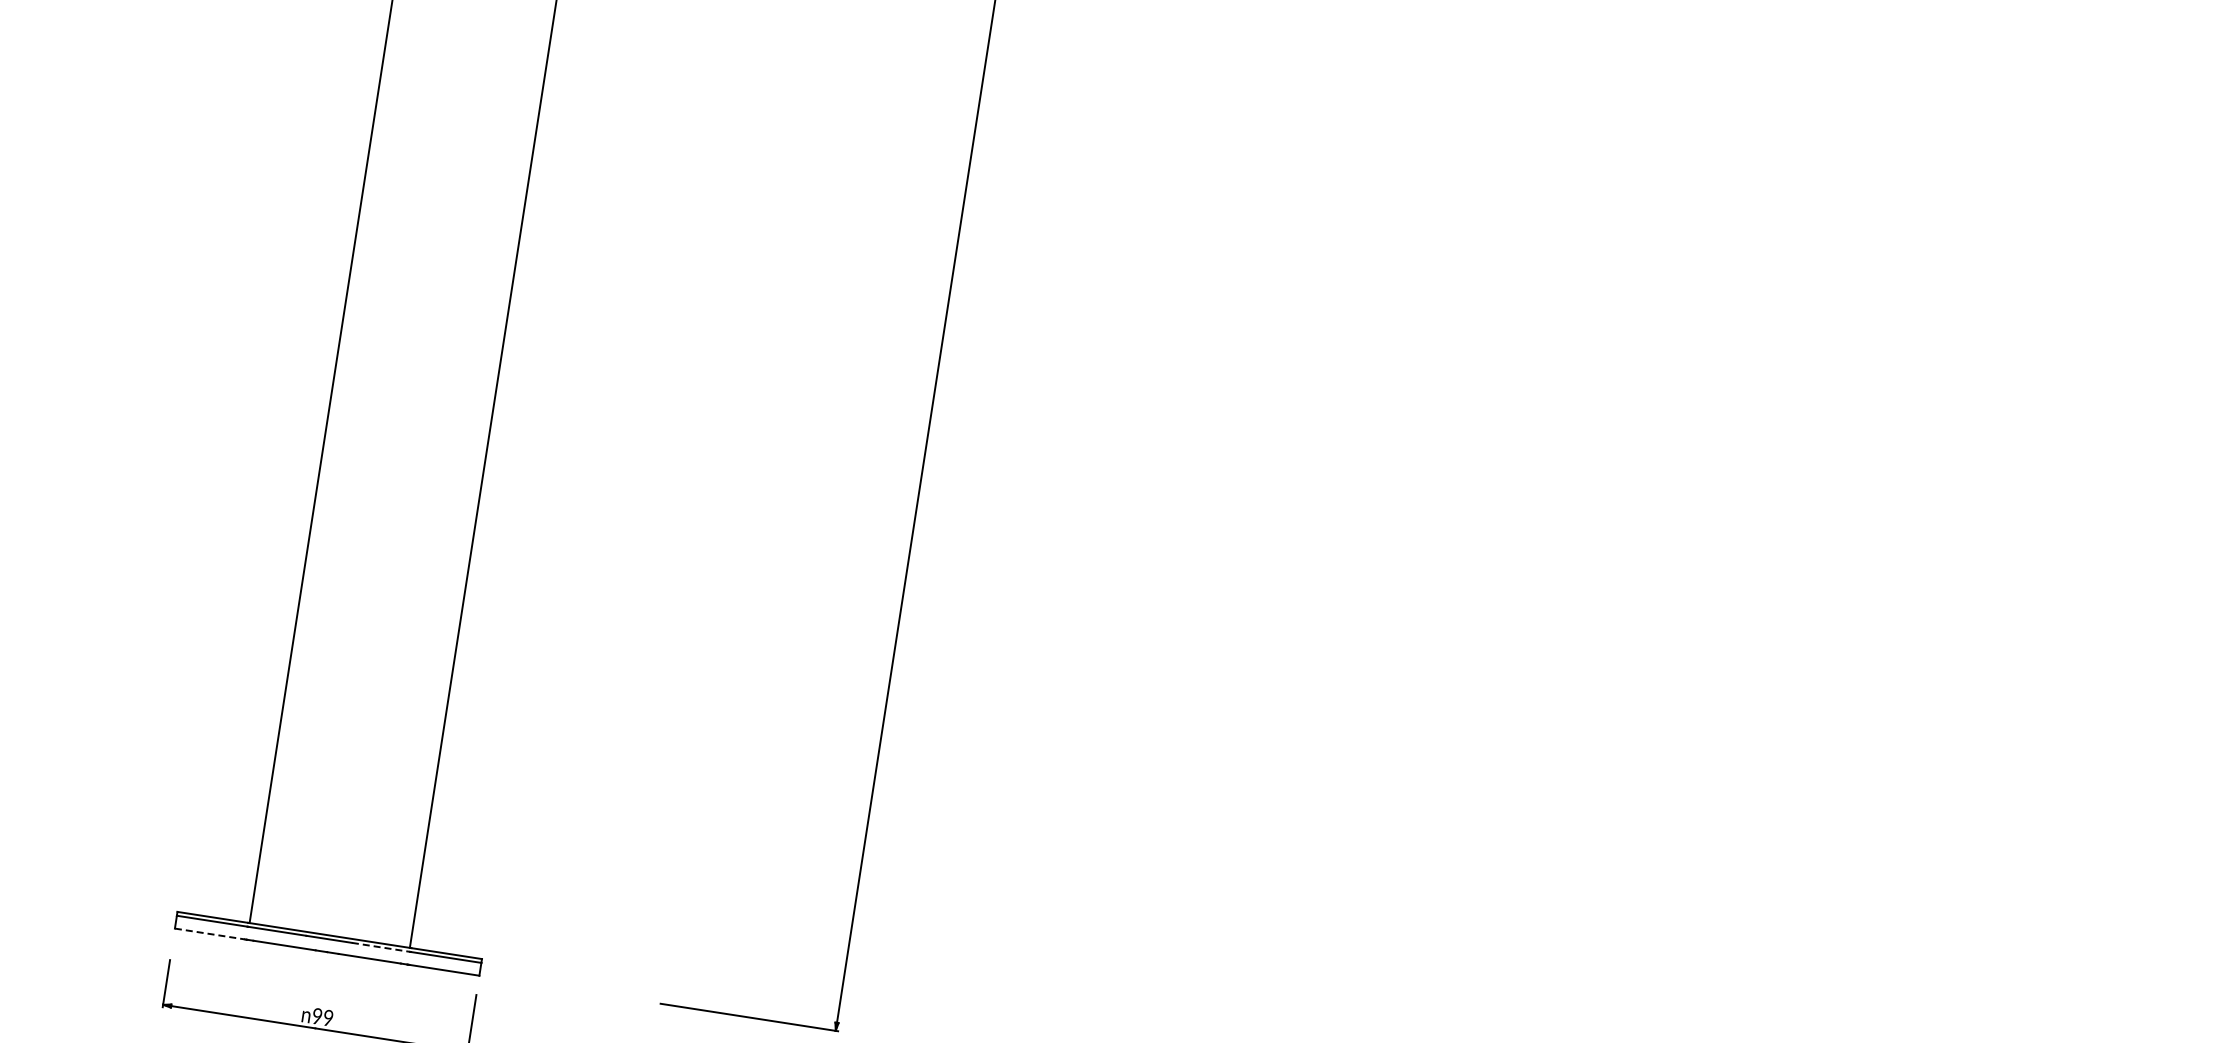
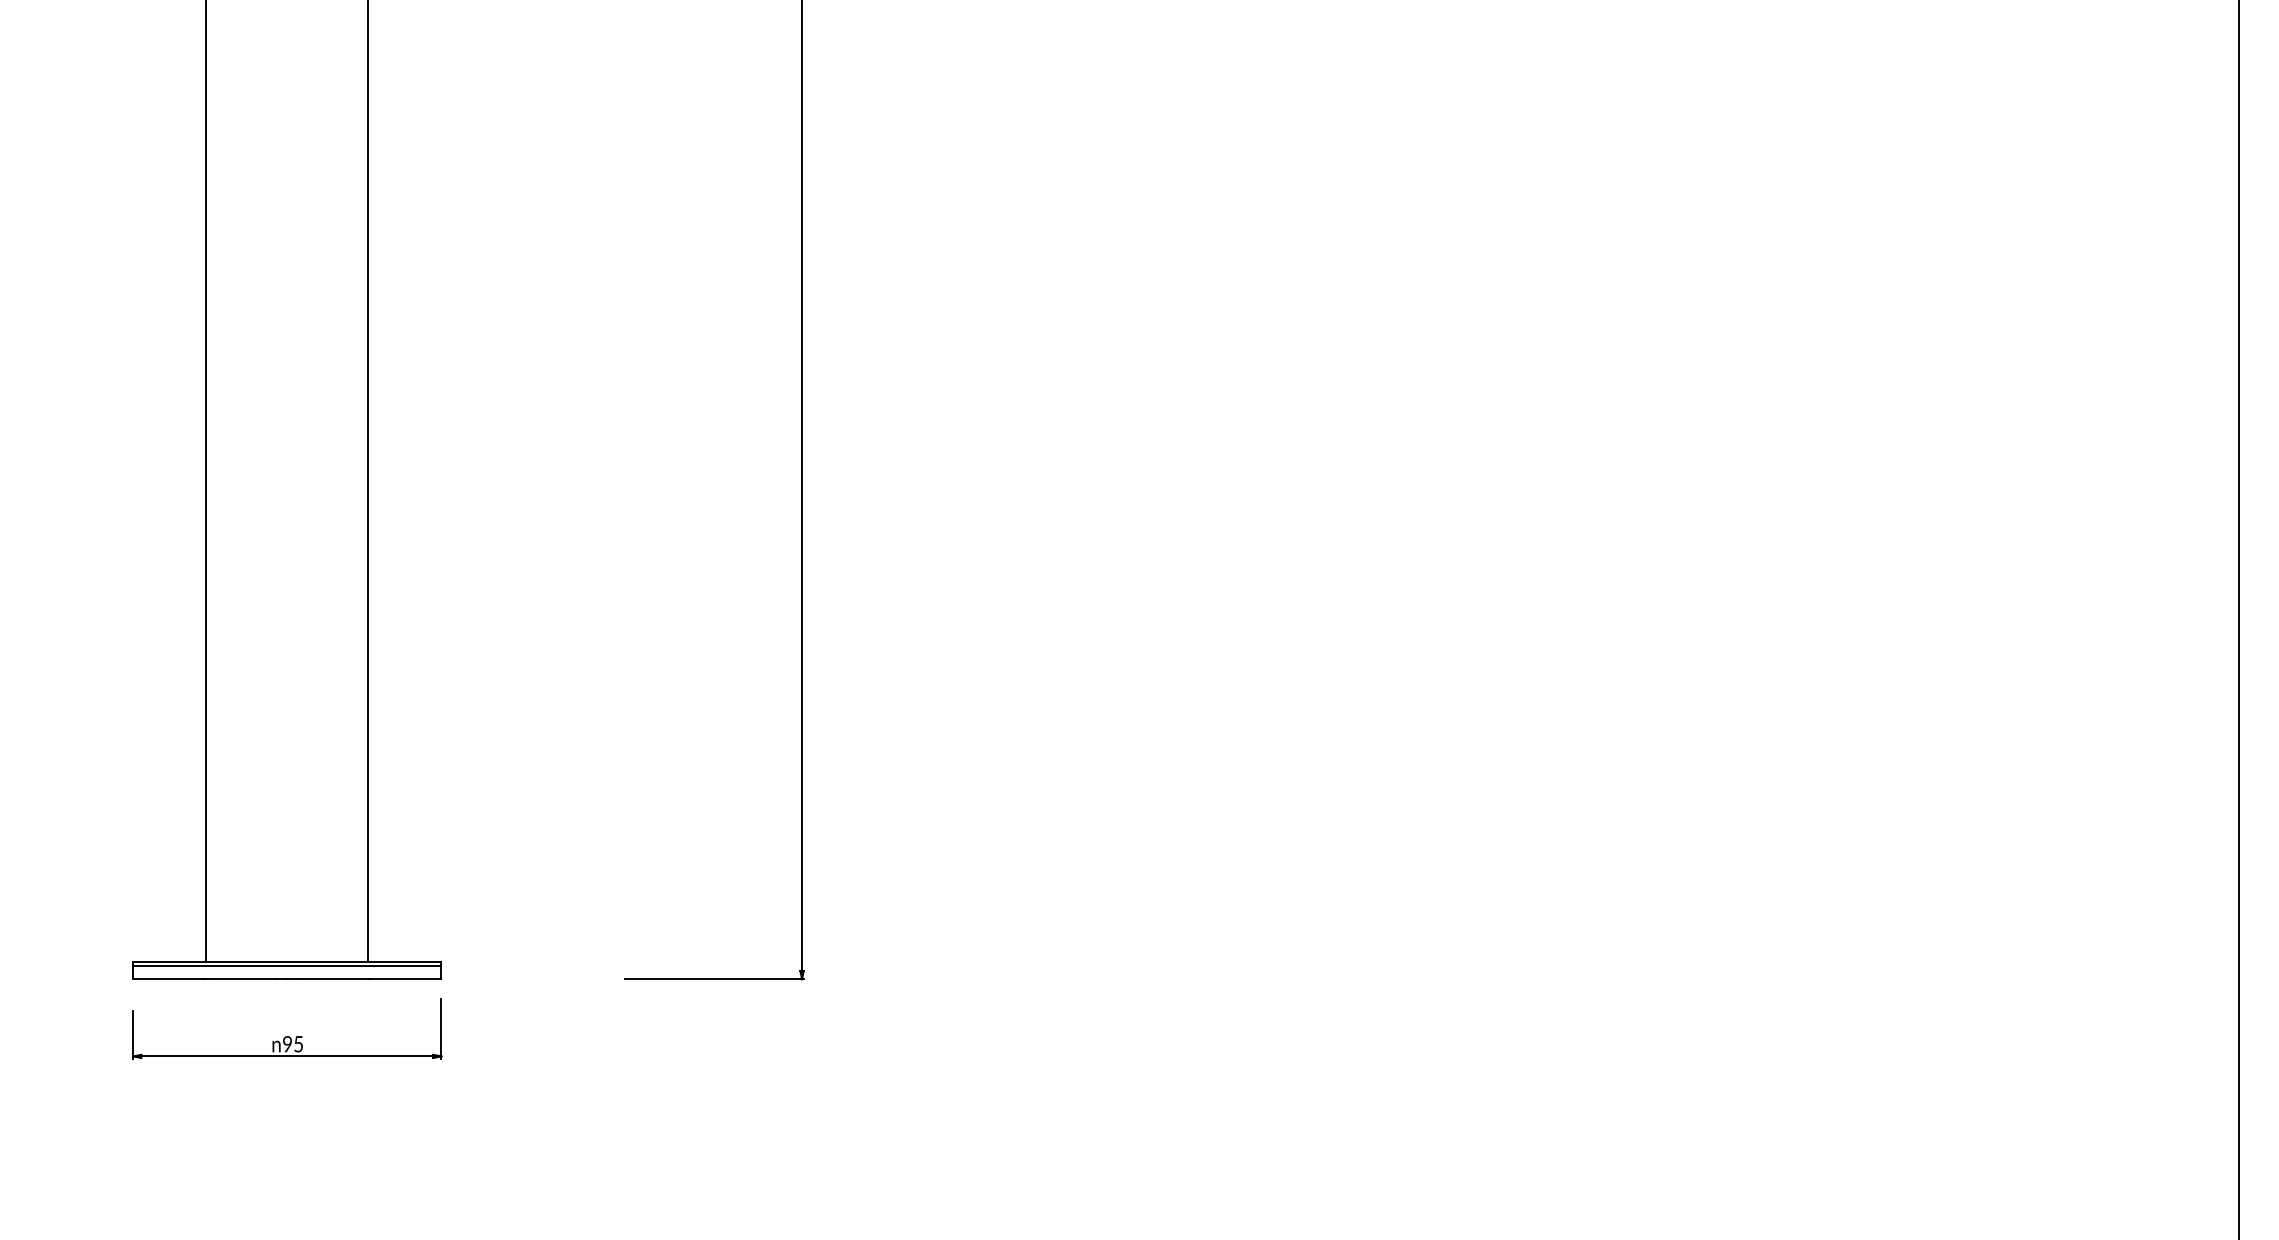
line: (210, 934) -> (169, 979), dashed -> solid
line: (381, 947) -> (340, 966), dashed -> solid
text: (328, 1018) -> (298, 1044), 99 -> 95

